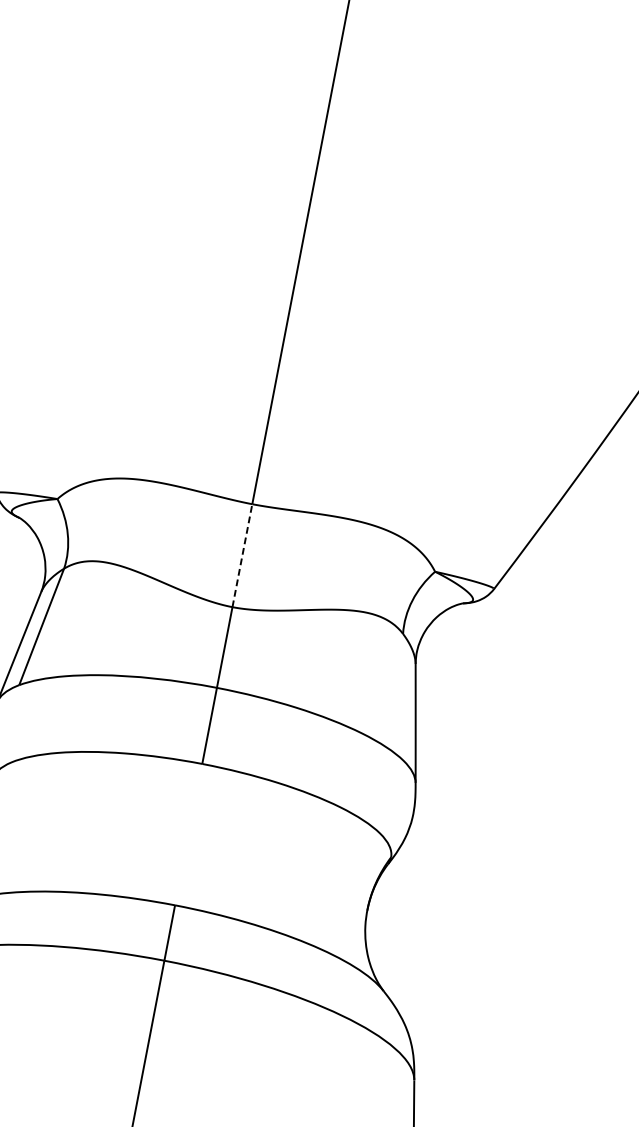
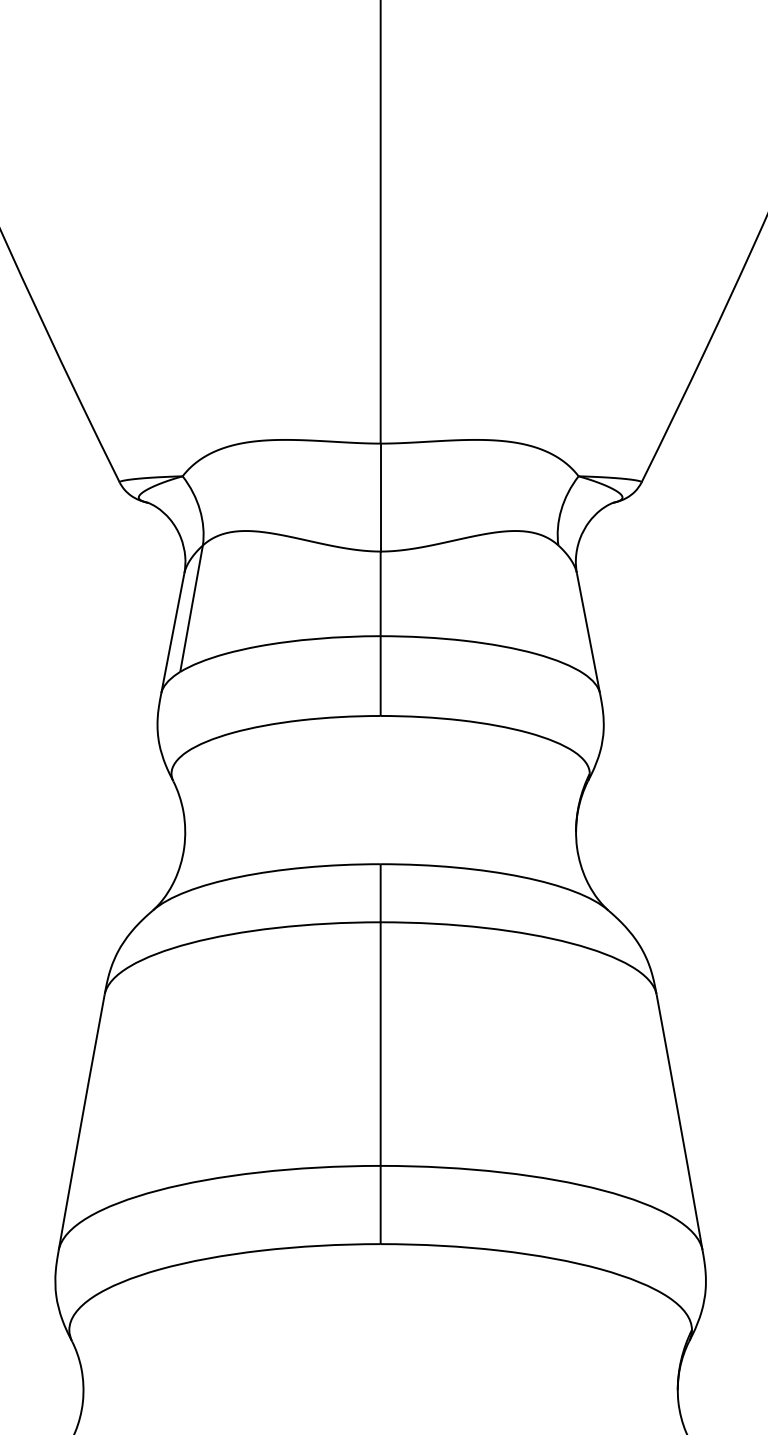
line: (242, 555) -> (380, 497), dashed -> solid

